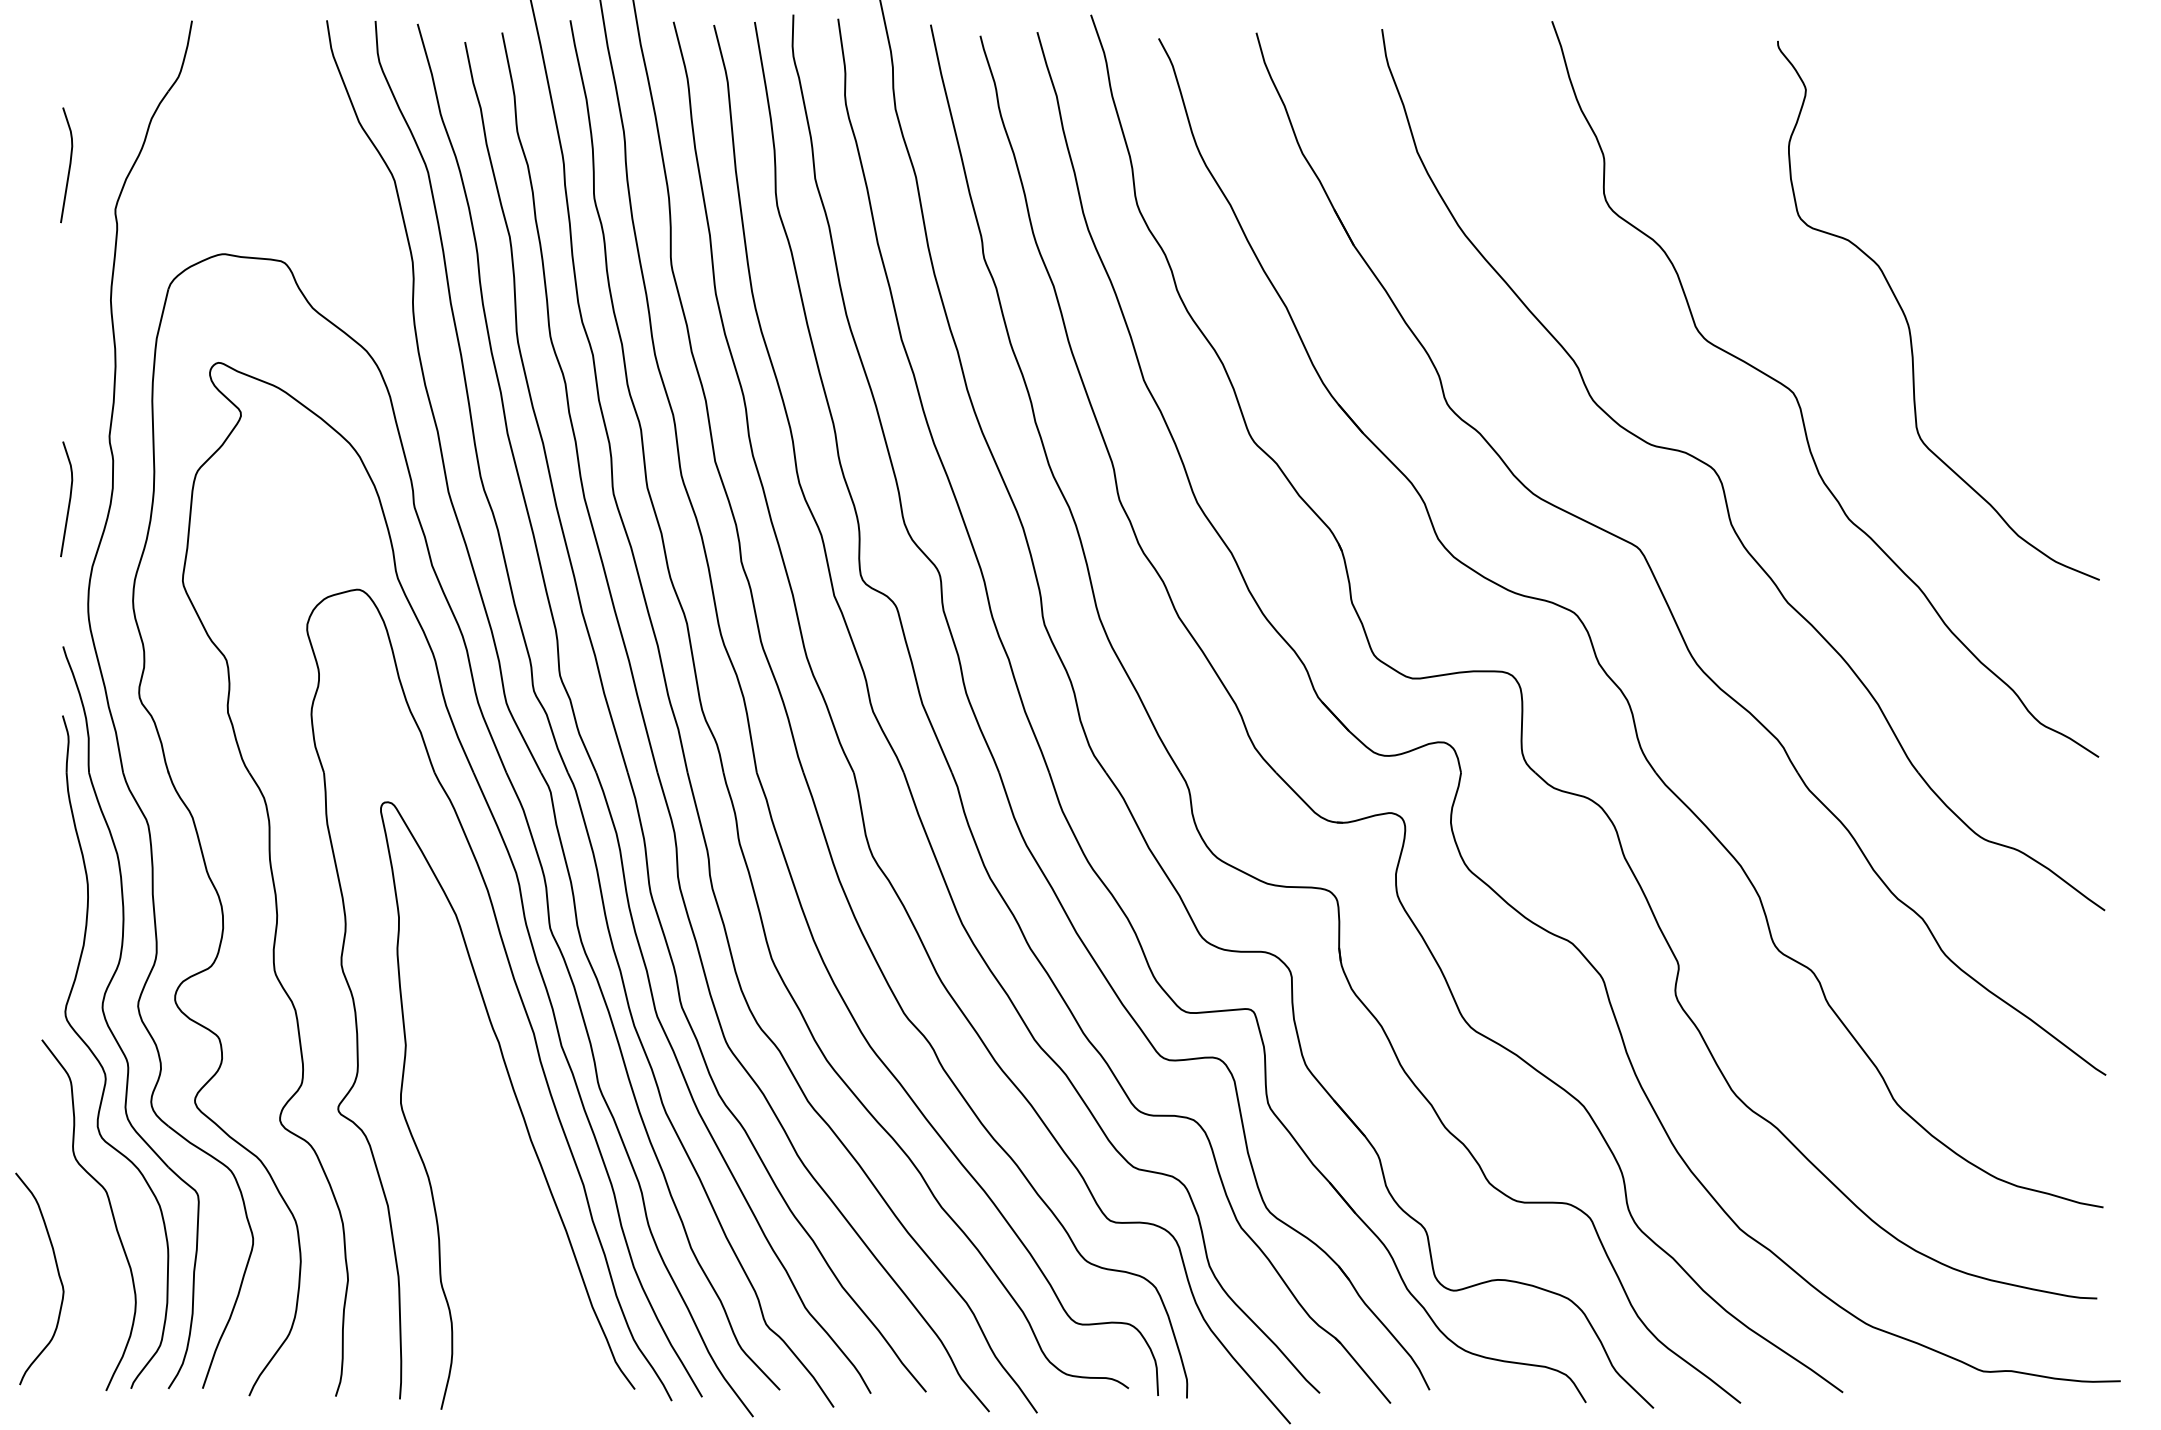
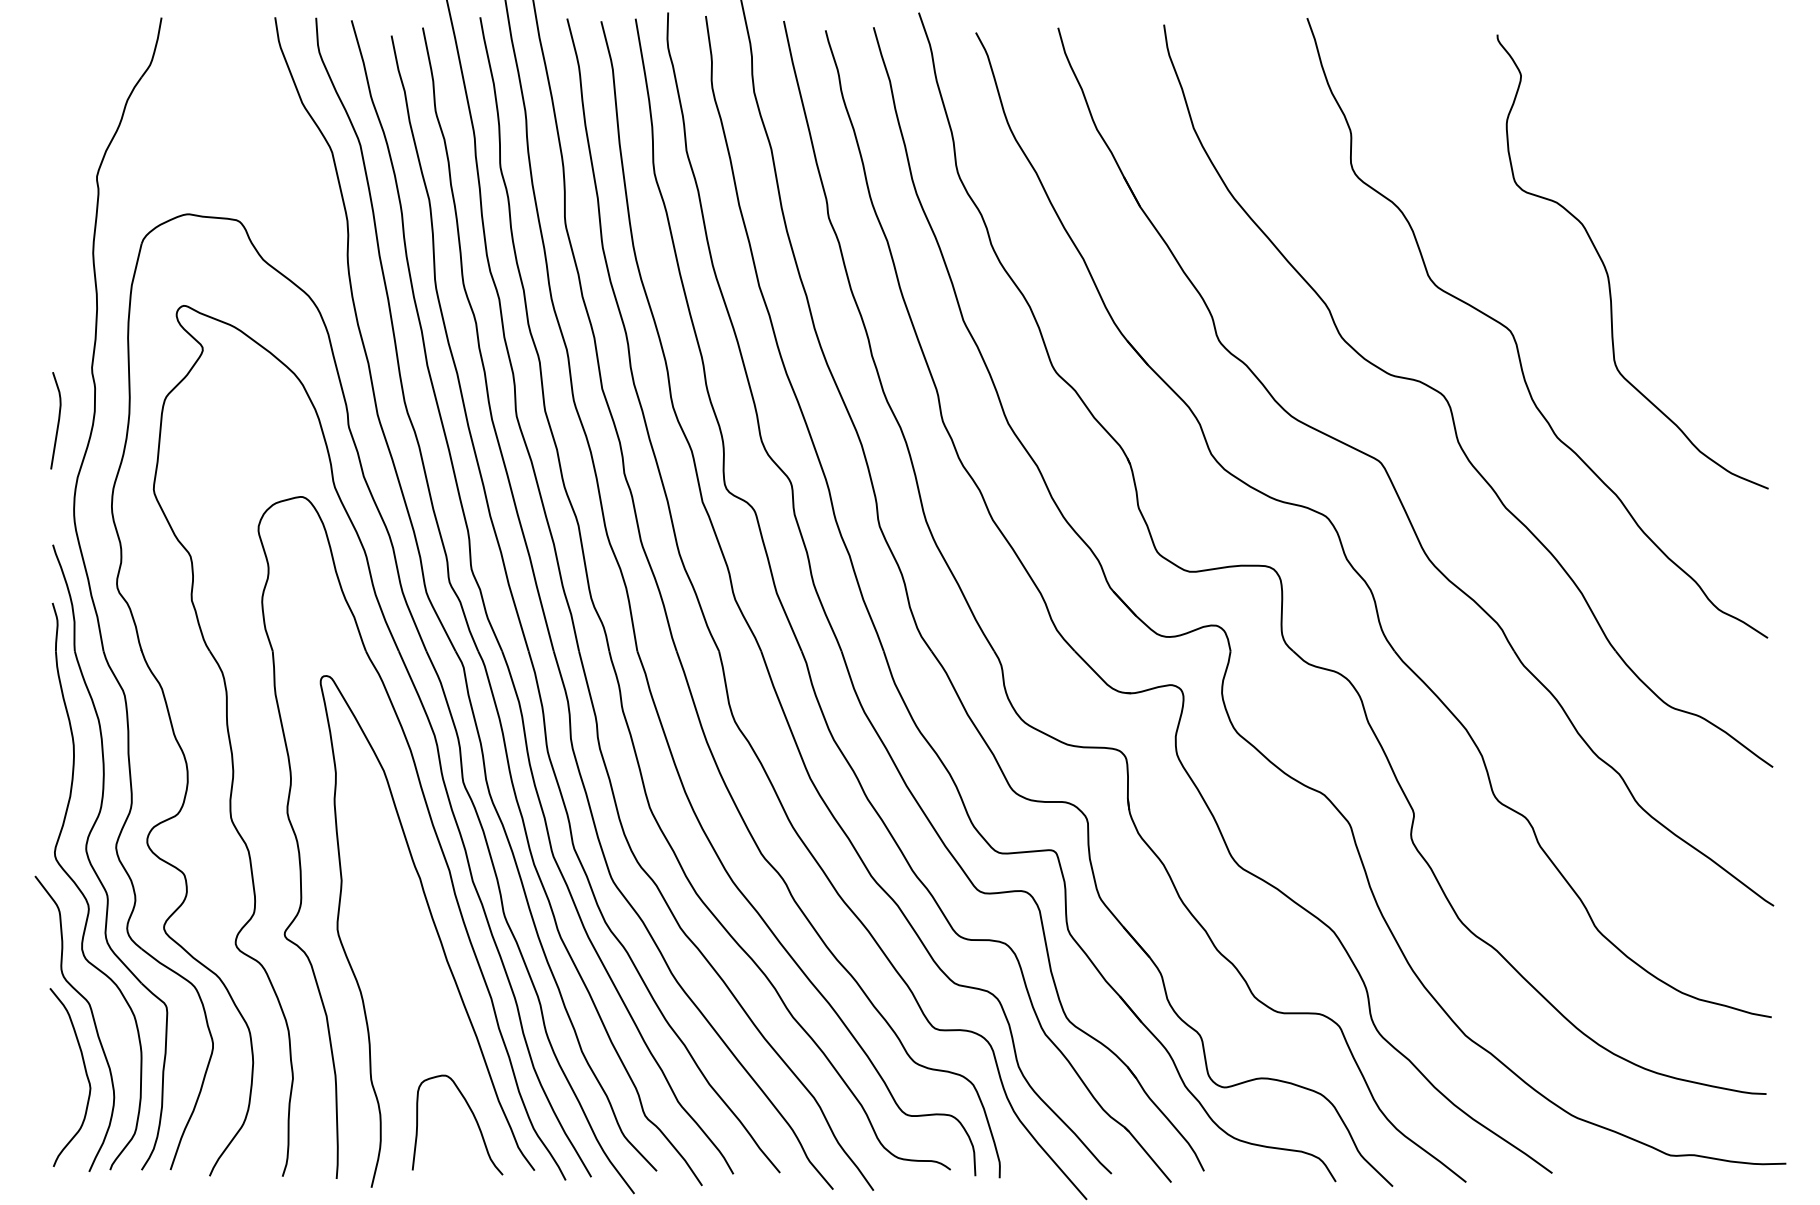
curve: (68, 167) -> (57, 141), removed
curve: (57, 1273) -> (85, 1072), moved
curve: (562, 1325) -> (473, 1116), added

